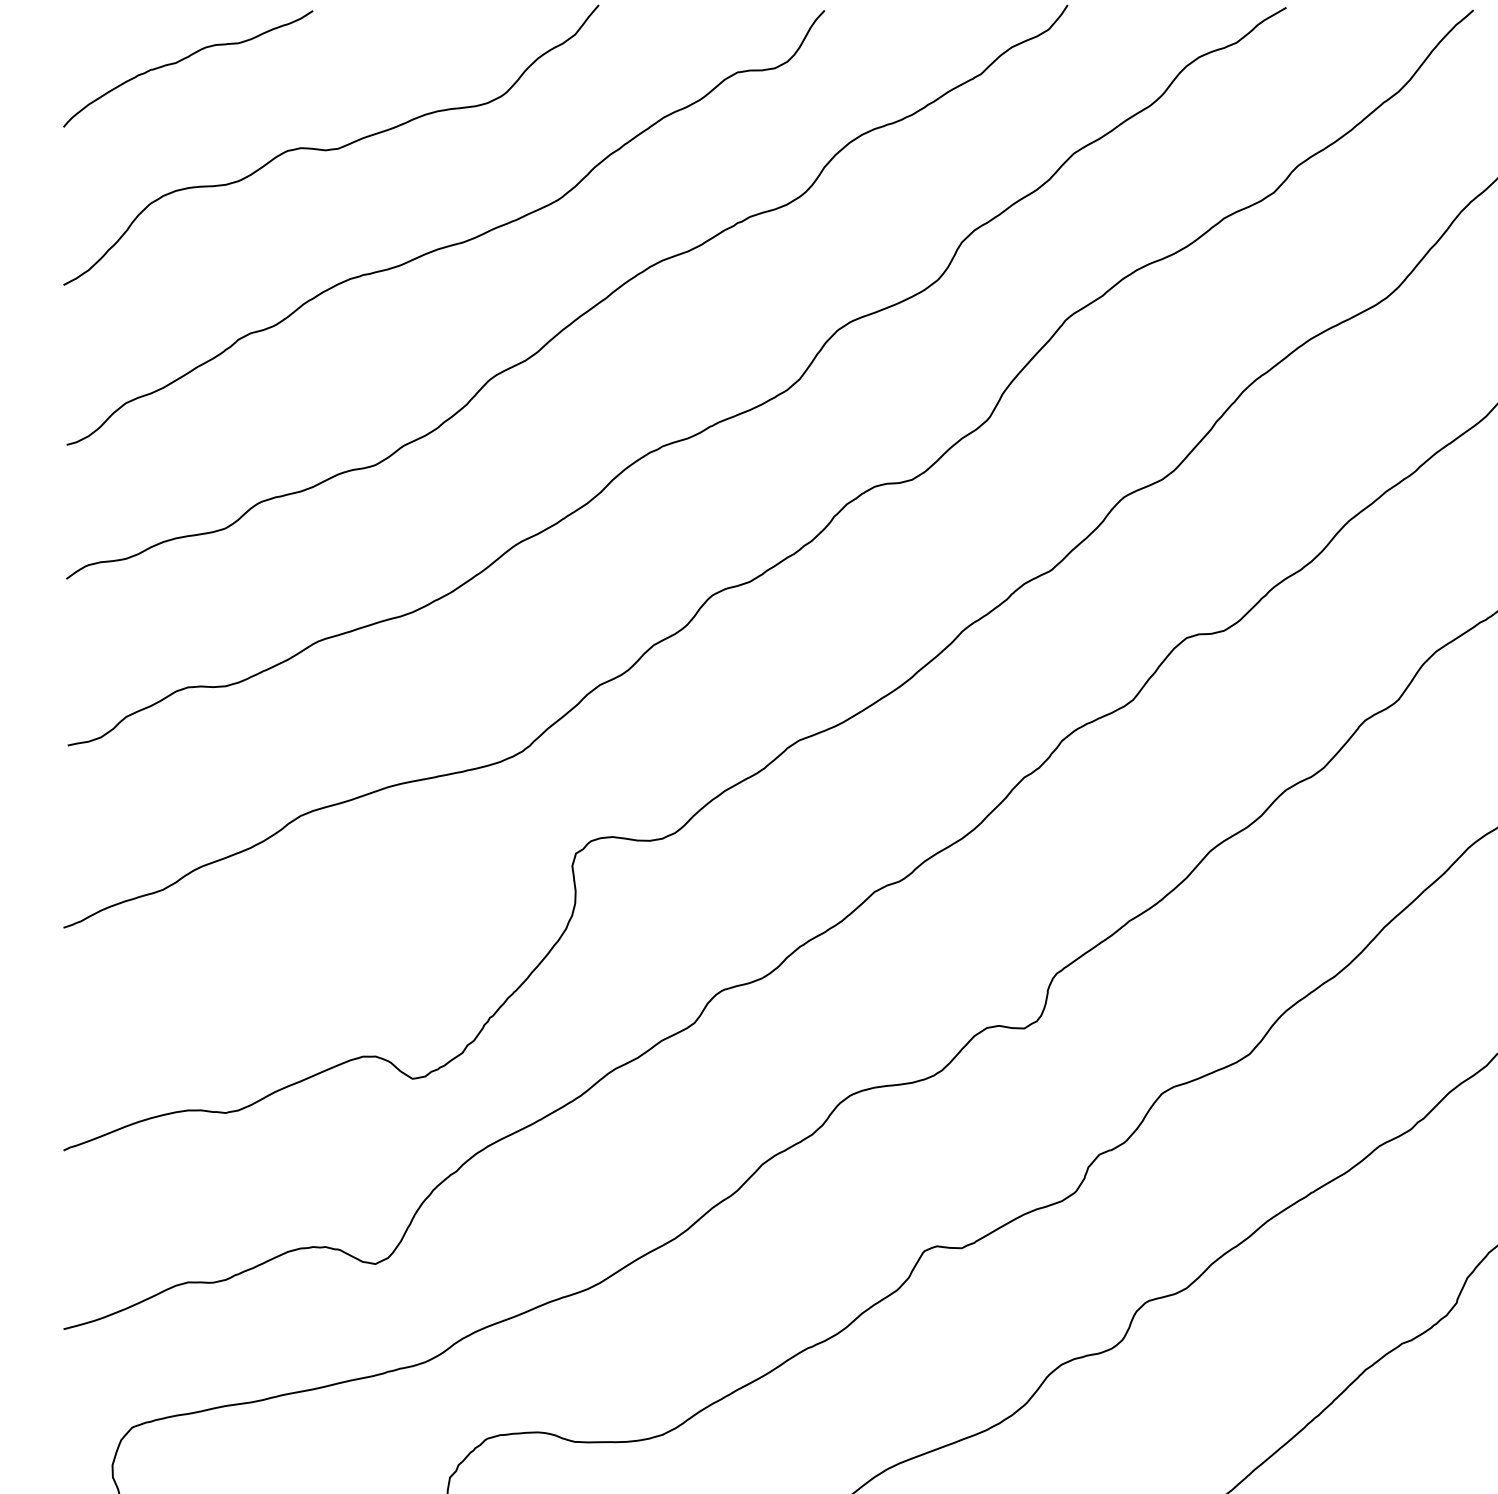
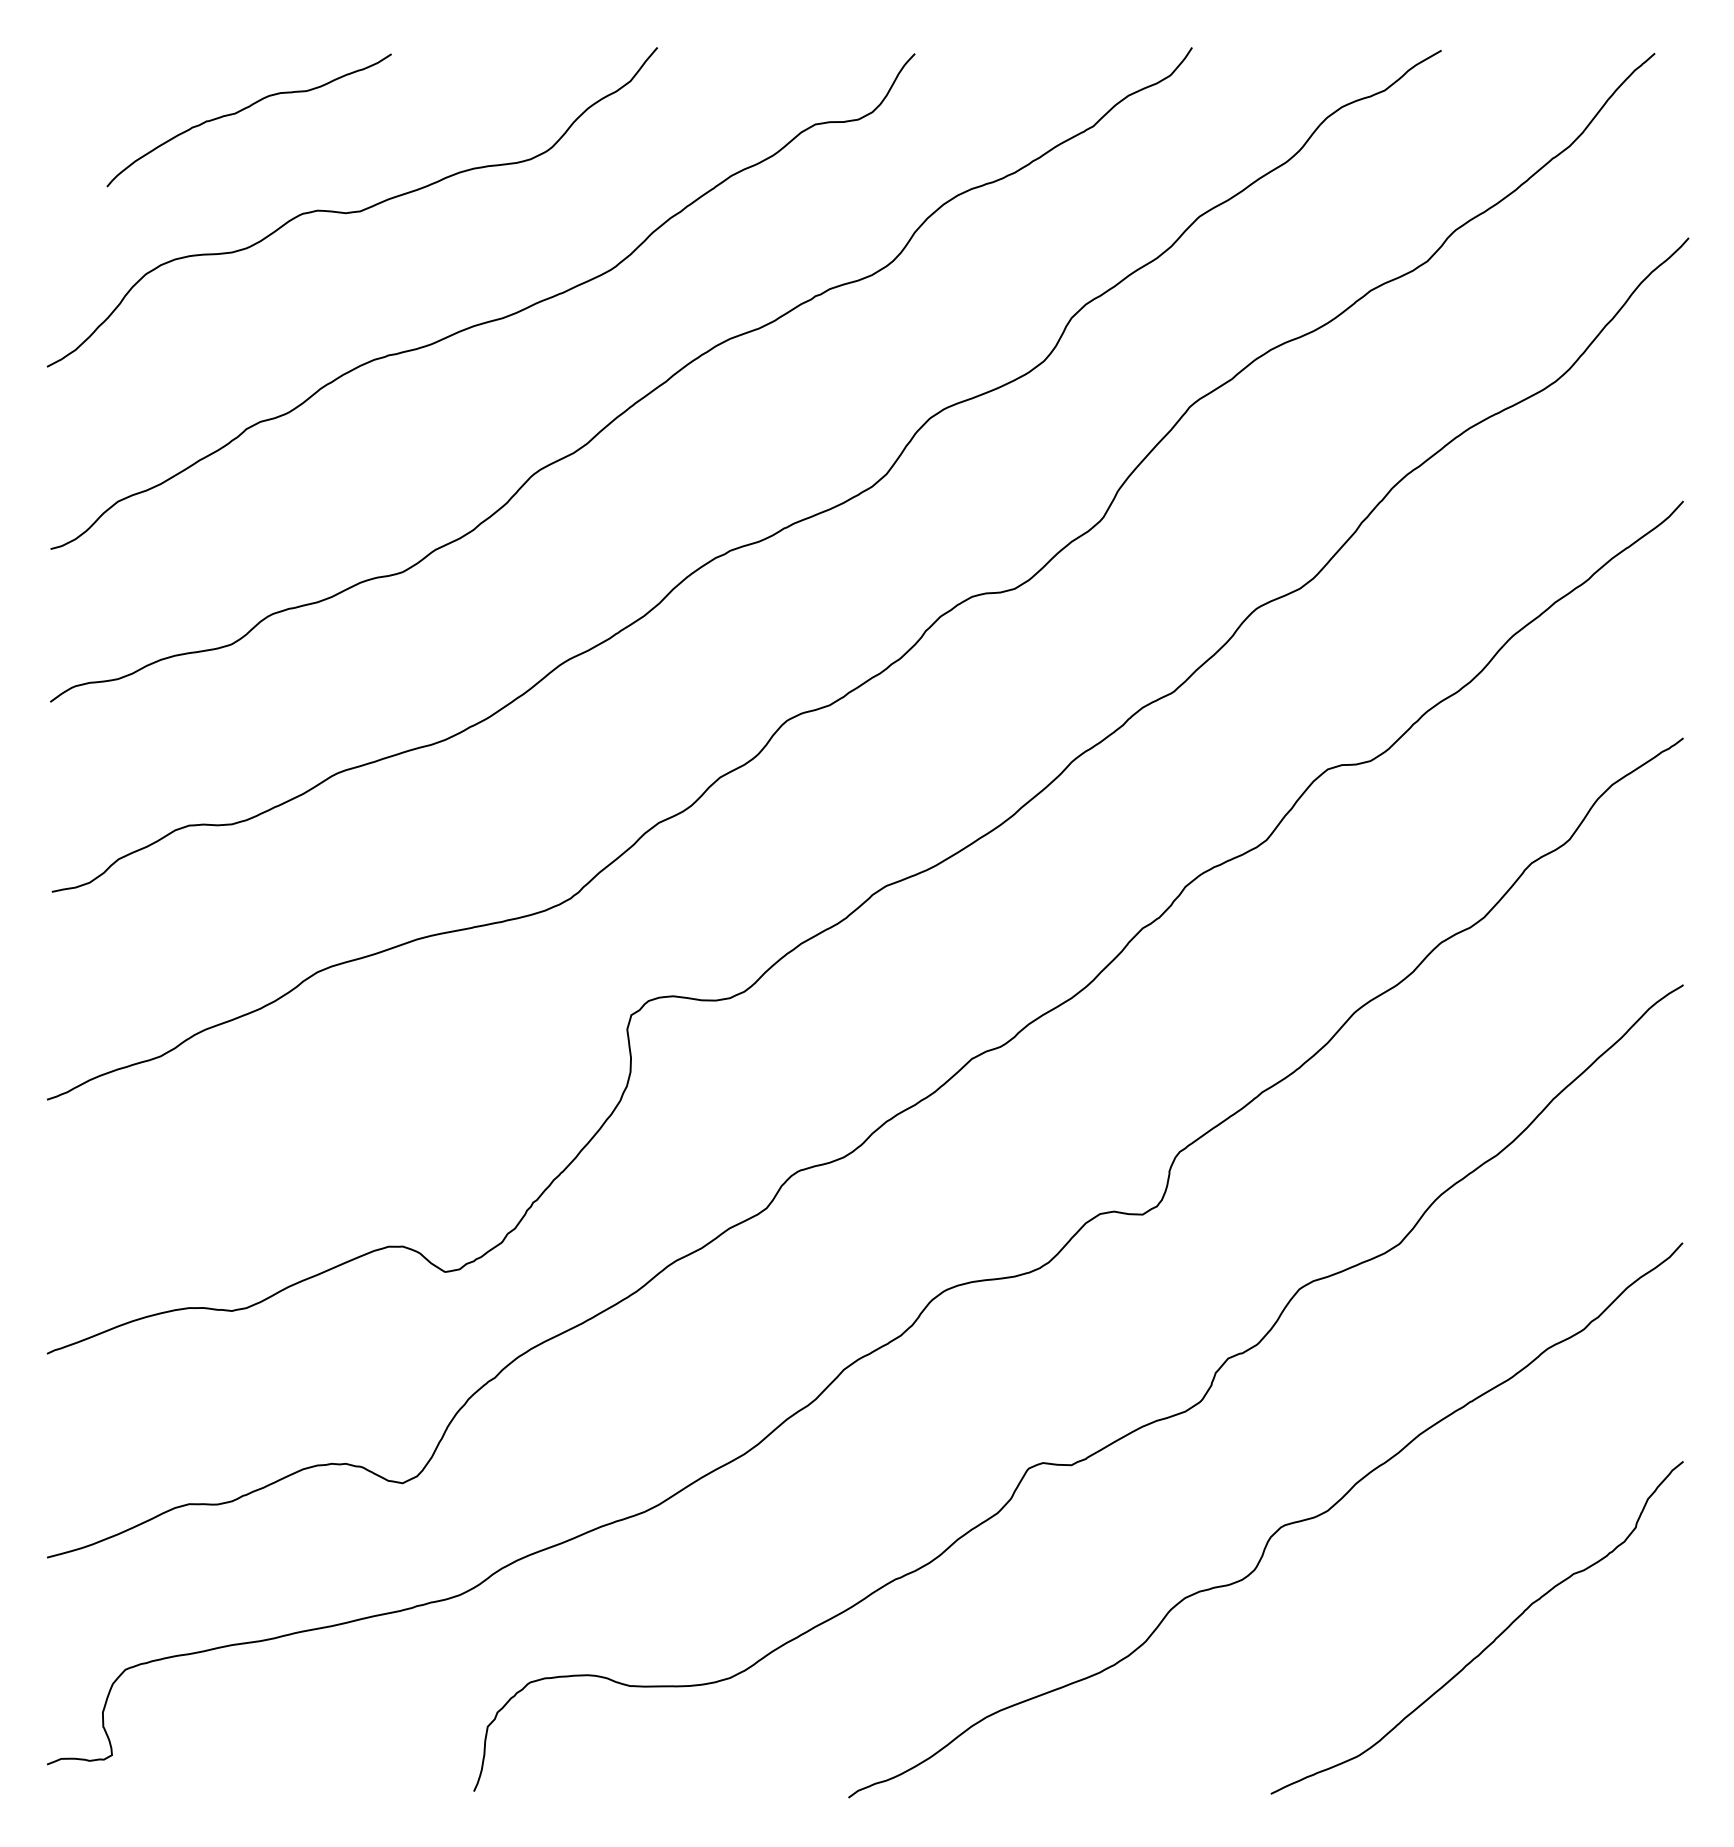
curve: (183, 60) -> (243, 110), moved

